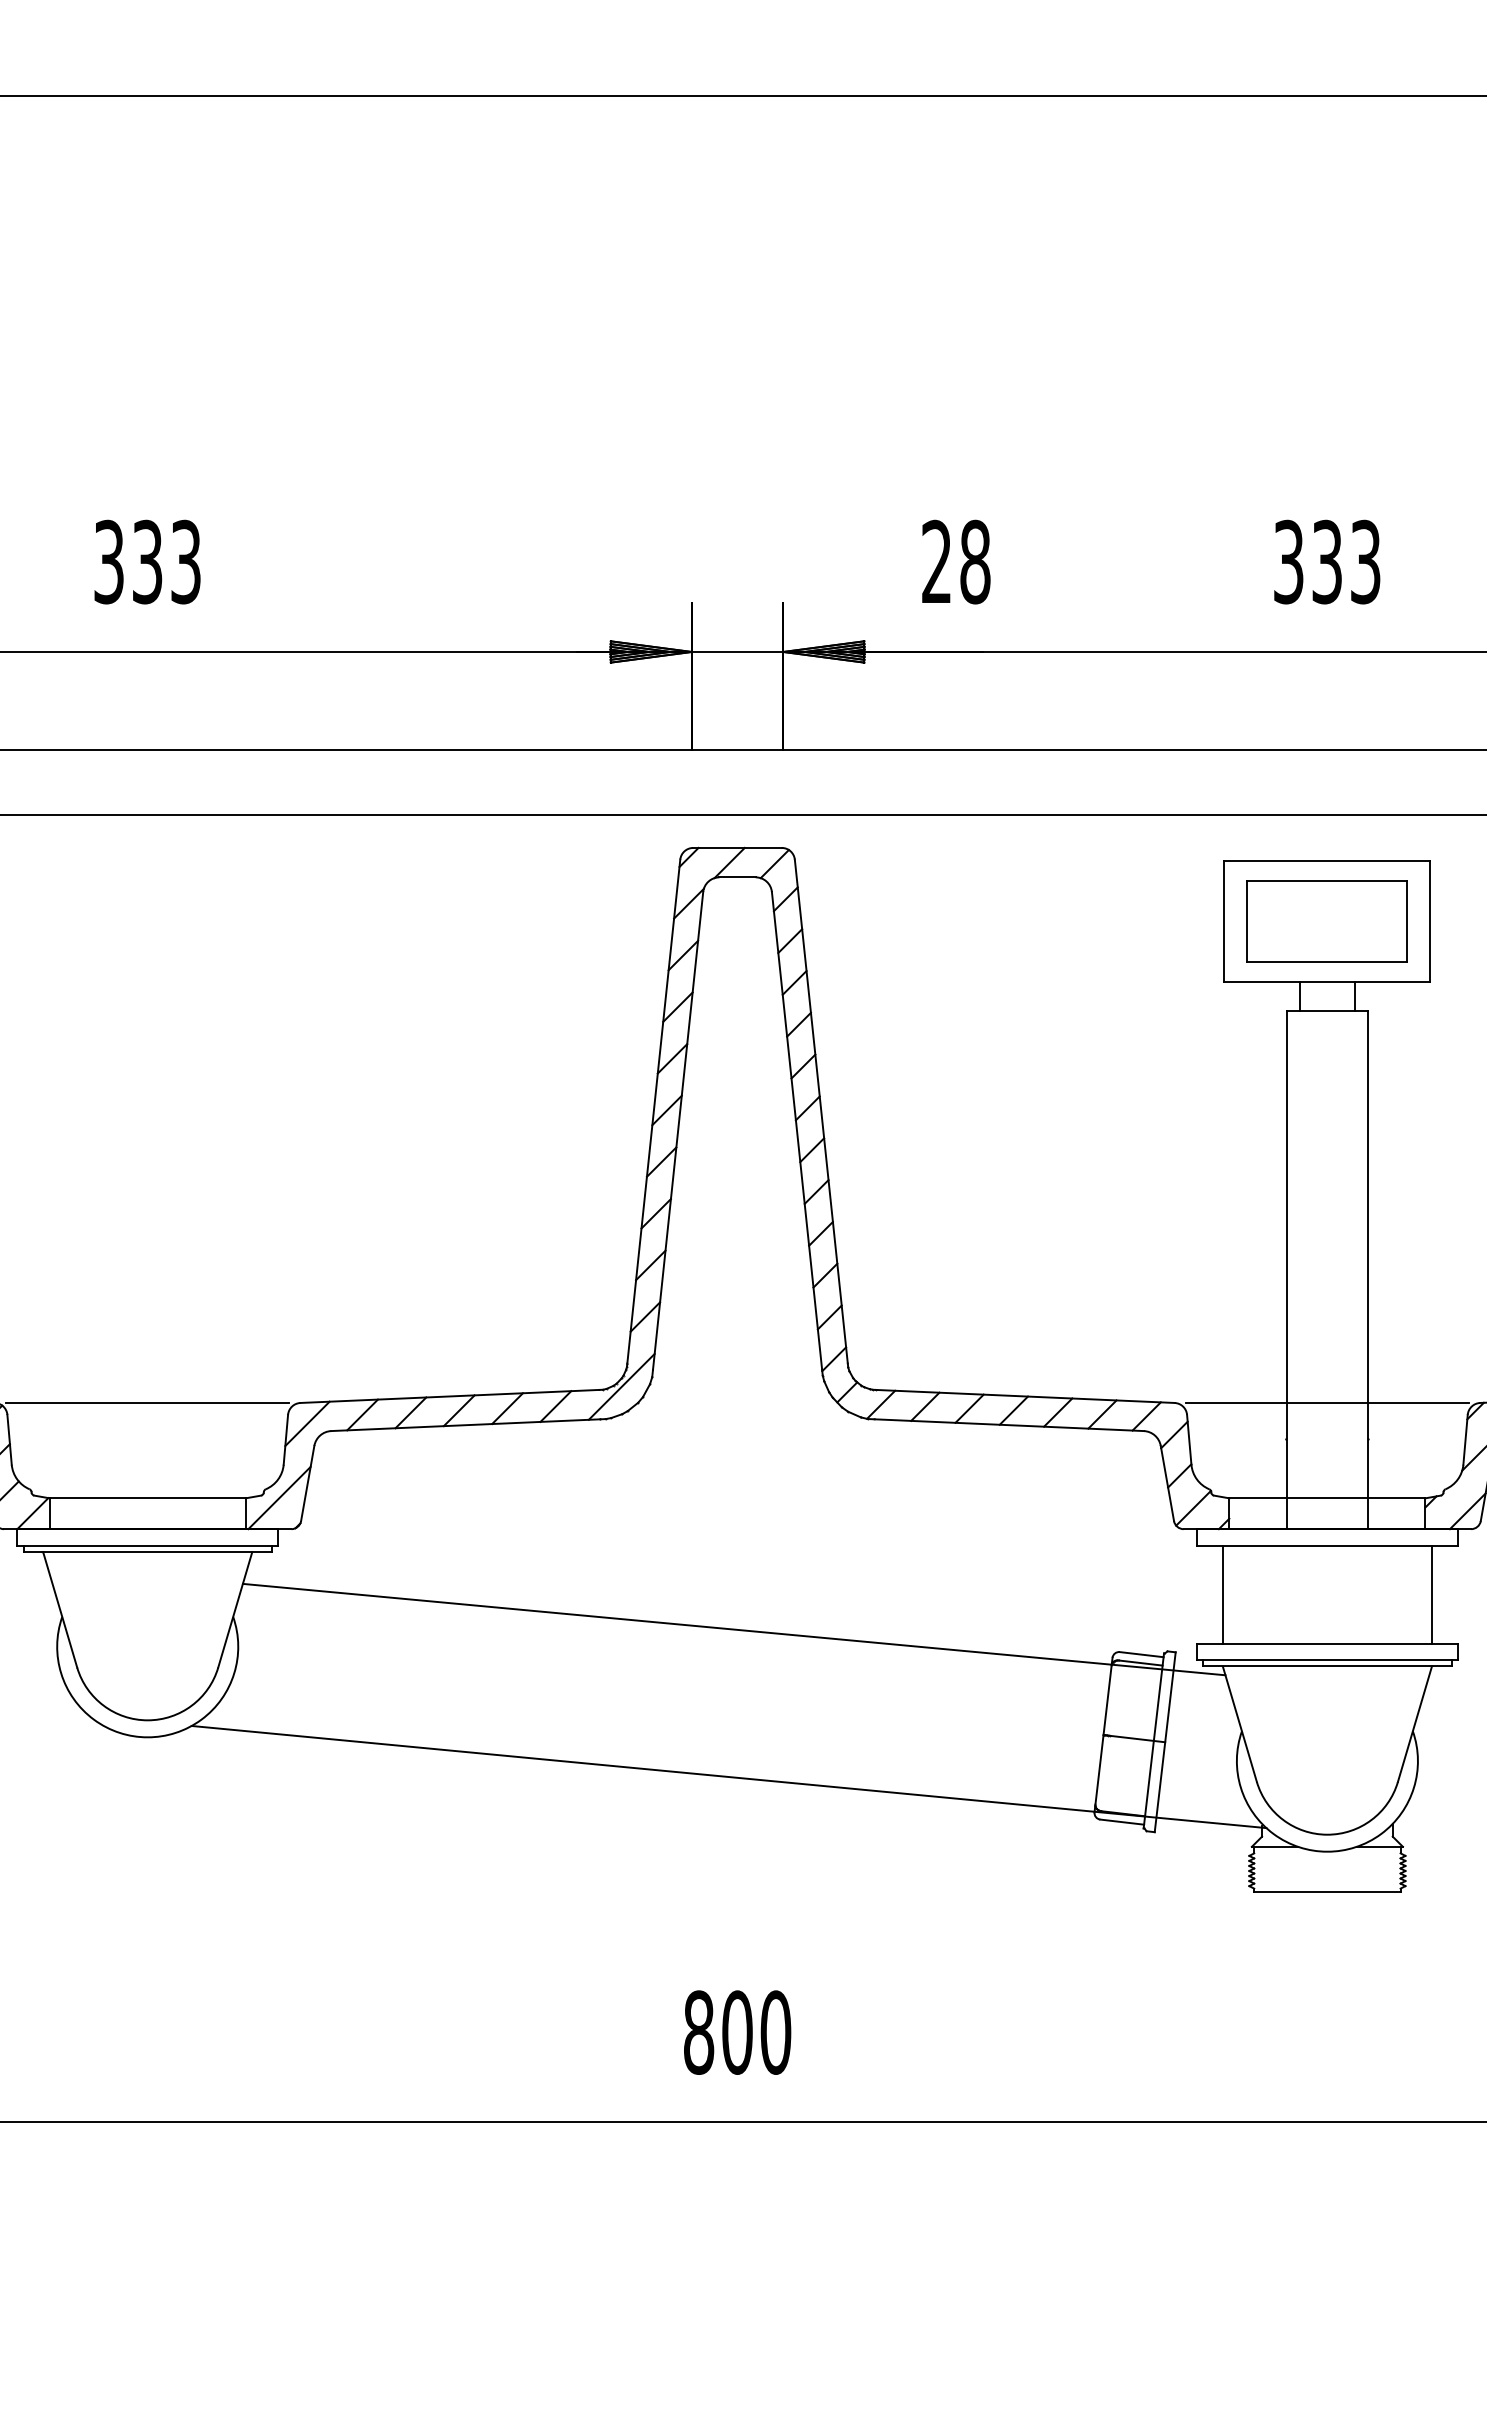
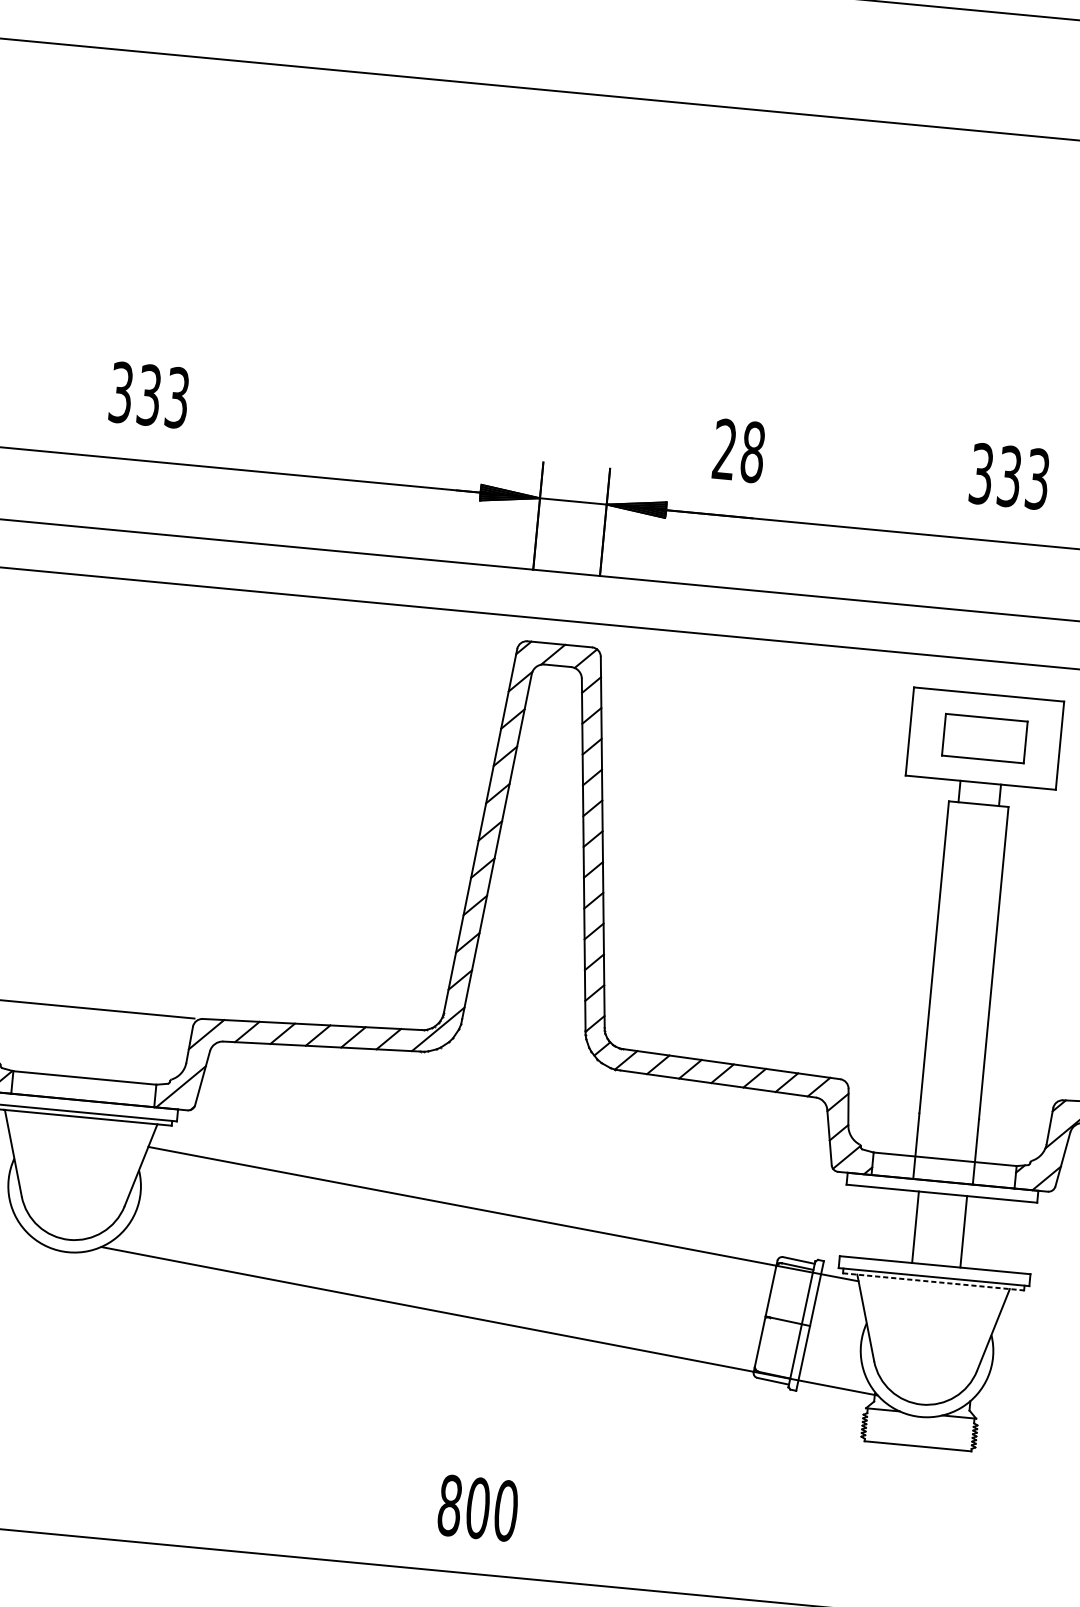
part: (1326, 921) -> (984, 738), size x0.7
line: (1327, 1403) -> (951, 1090), removed
line: (1222, 1594) -> (915, 1227), moved
line: (1431, 1594) -> (963, 1231), moved
line: (1327, 1666) -> (933, 1281), solid -> dashed

